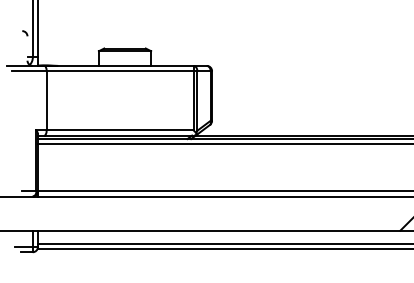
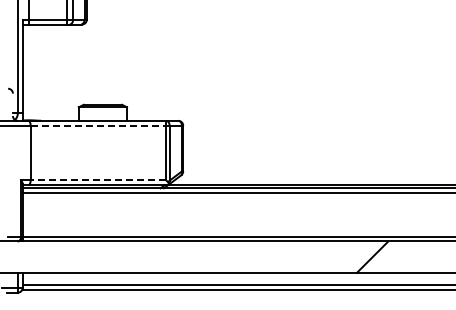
line: (120, 70) -> (98, 125), solid -> dashed
line: (120, 130) -> (98, 180), solid -> dashed

